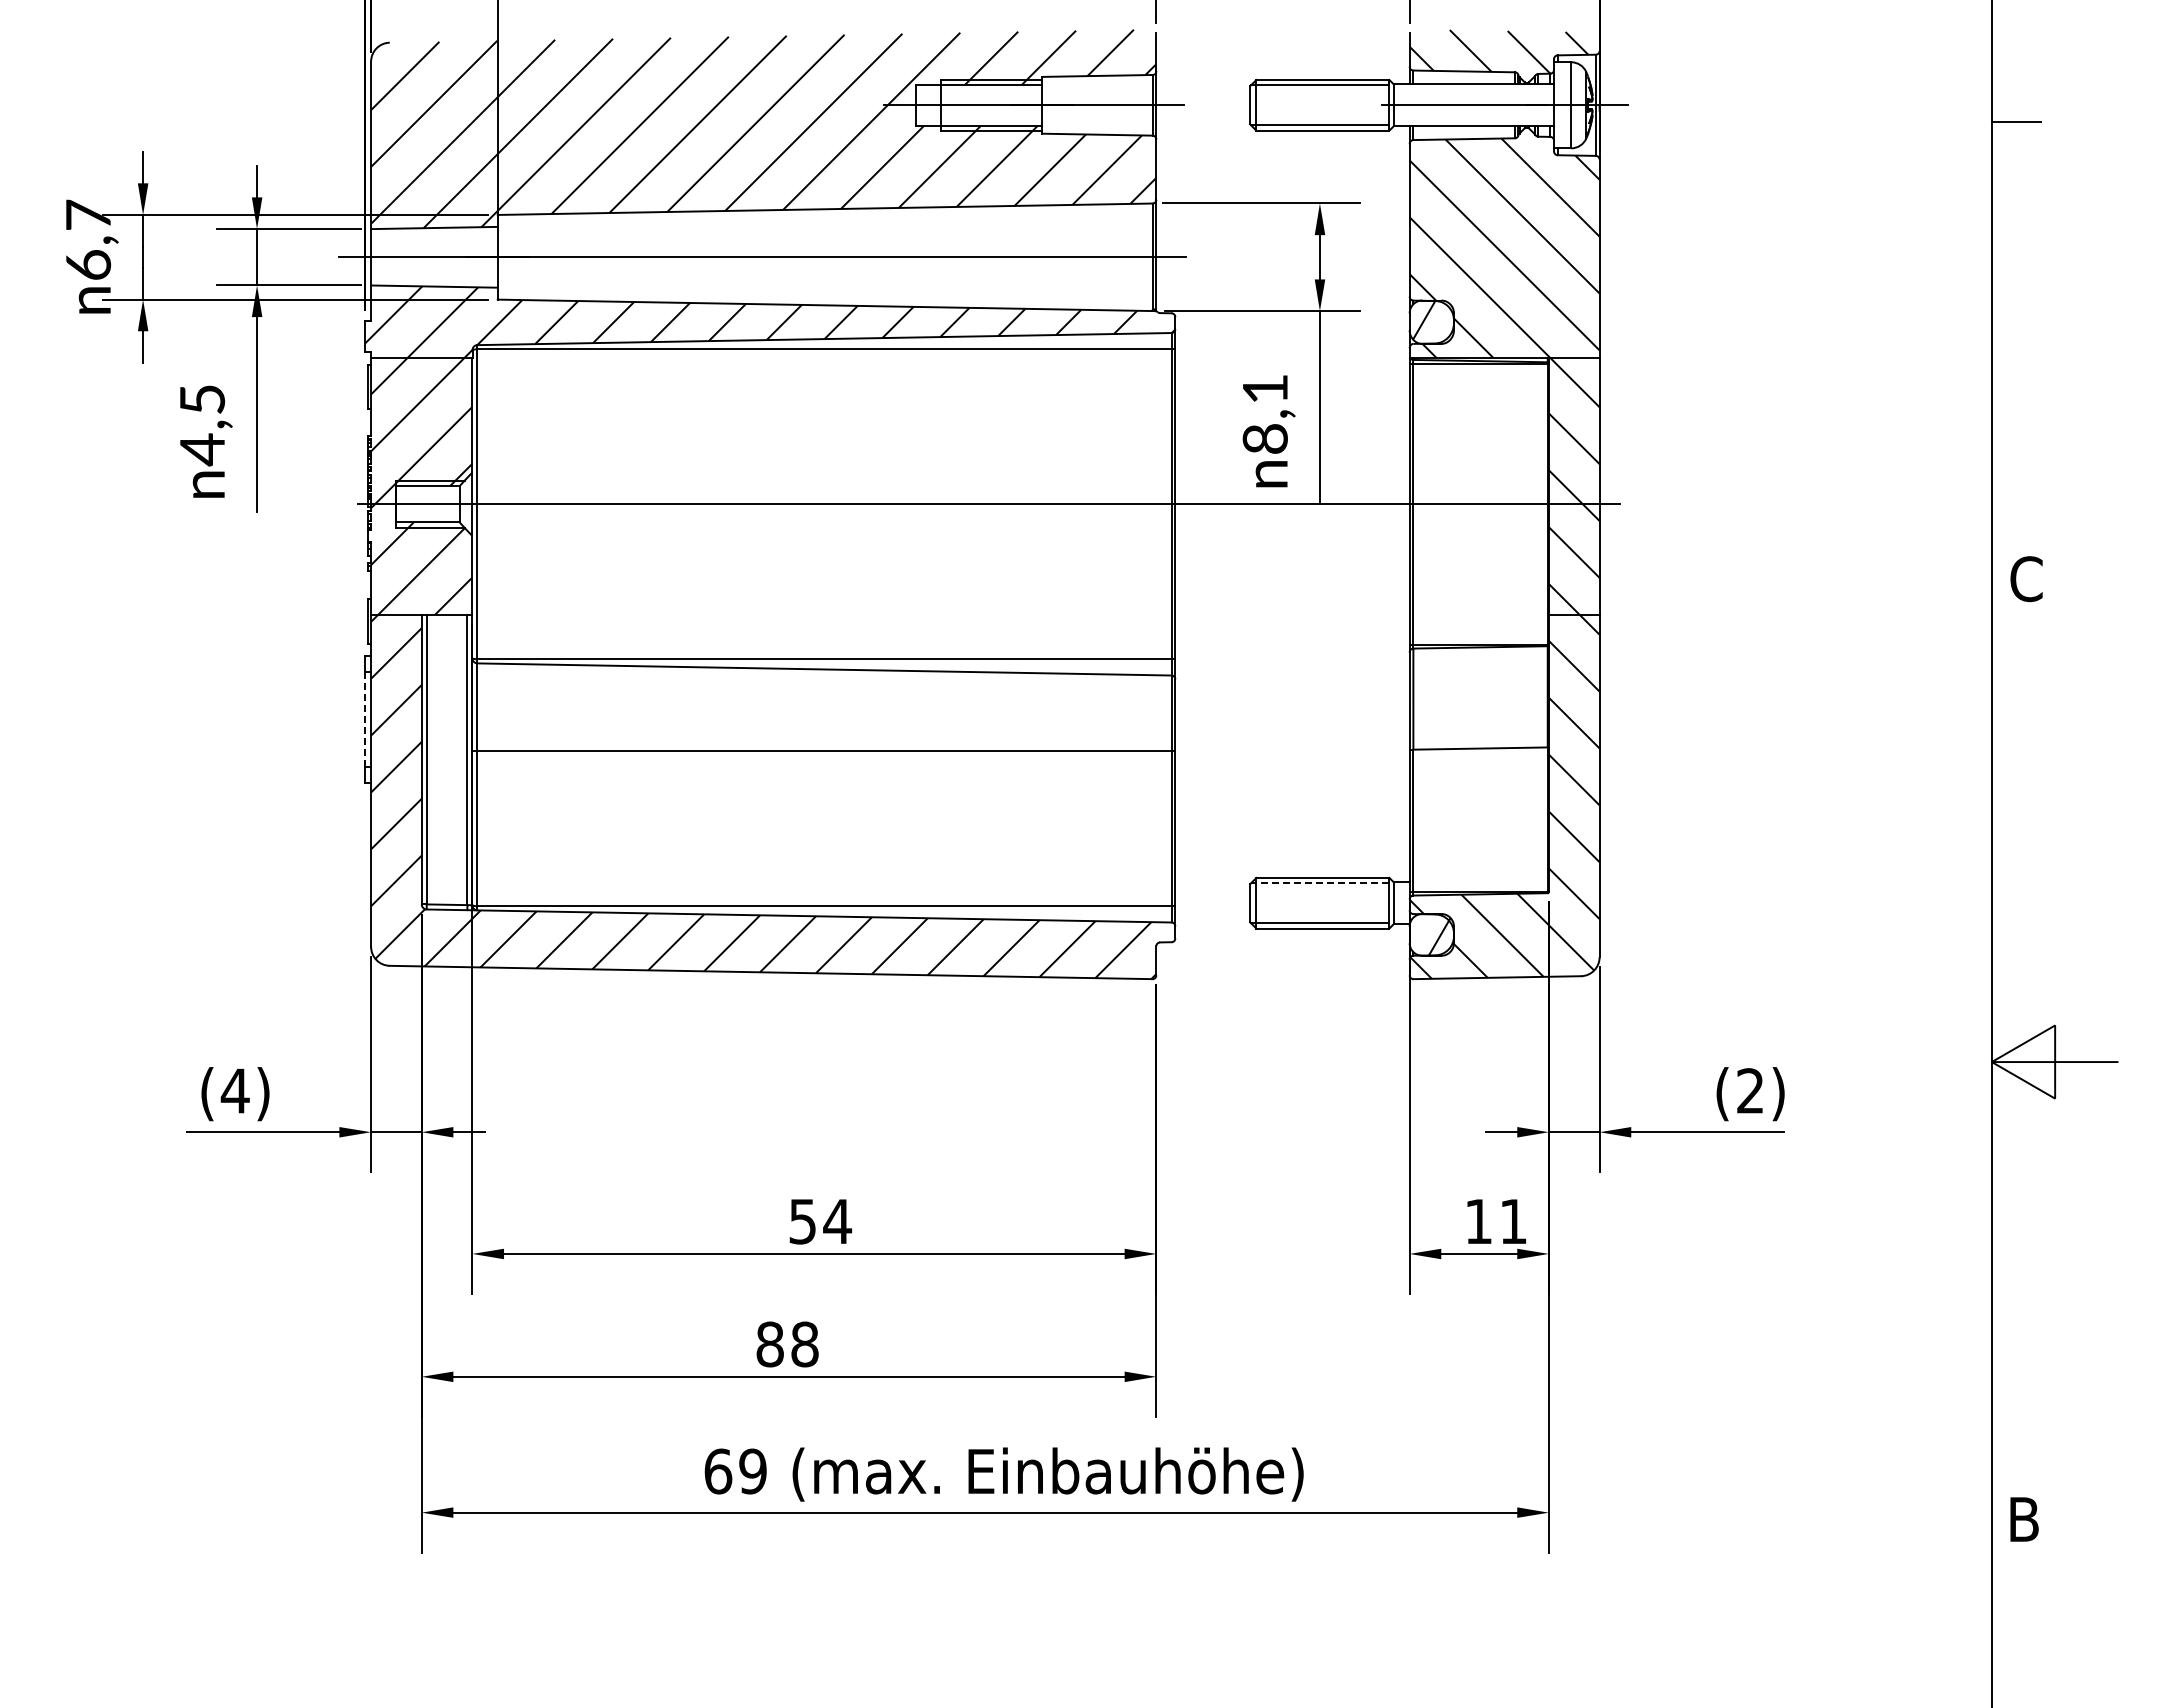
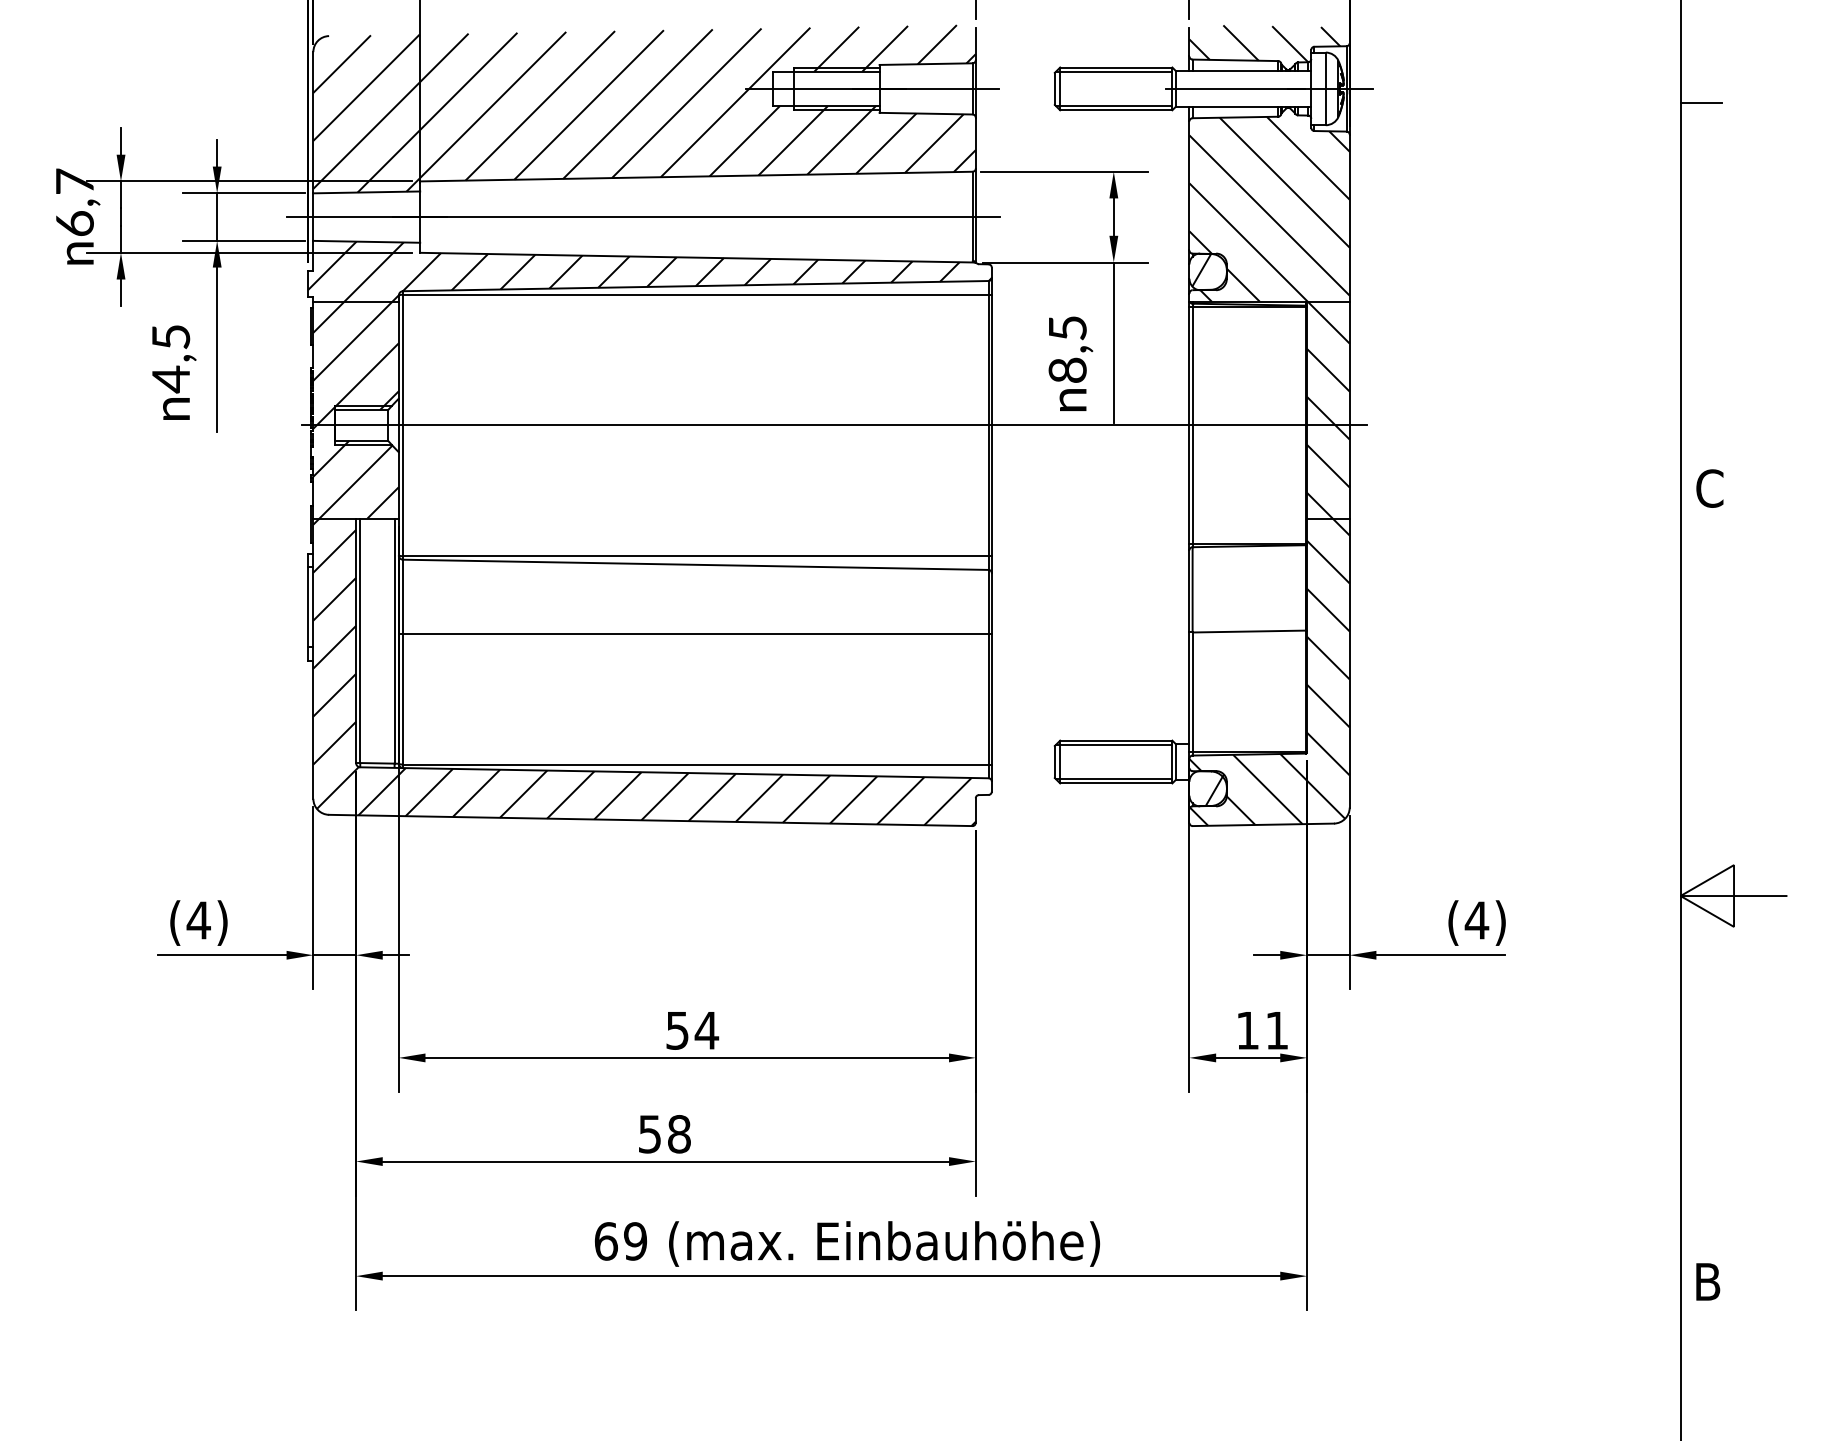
text: (1265, 389) -> (1067, 328), 8,1 -> 8,5
line: (364, 720) -> (307, 607), dashed -> solid
line: (1319, 883) -> (1113, 745), dashed -> solid
text: (1750, 1090) -> (1477, 920), (2) -> (4)
text: (769, 1344) -> (649, 1134), 88 -> 58

